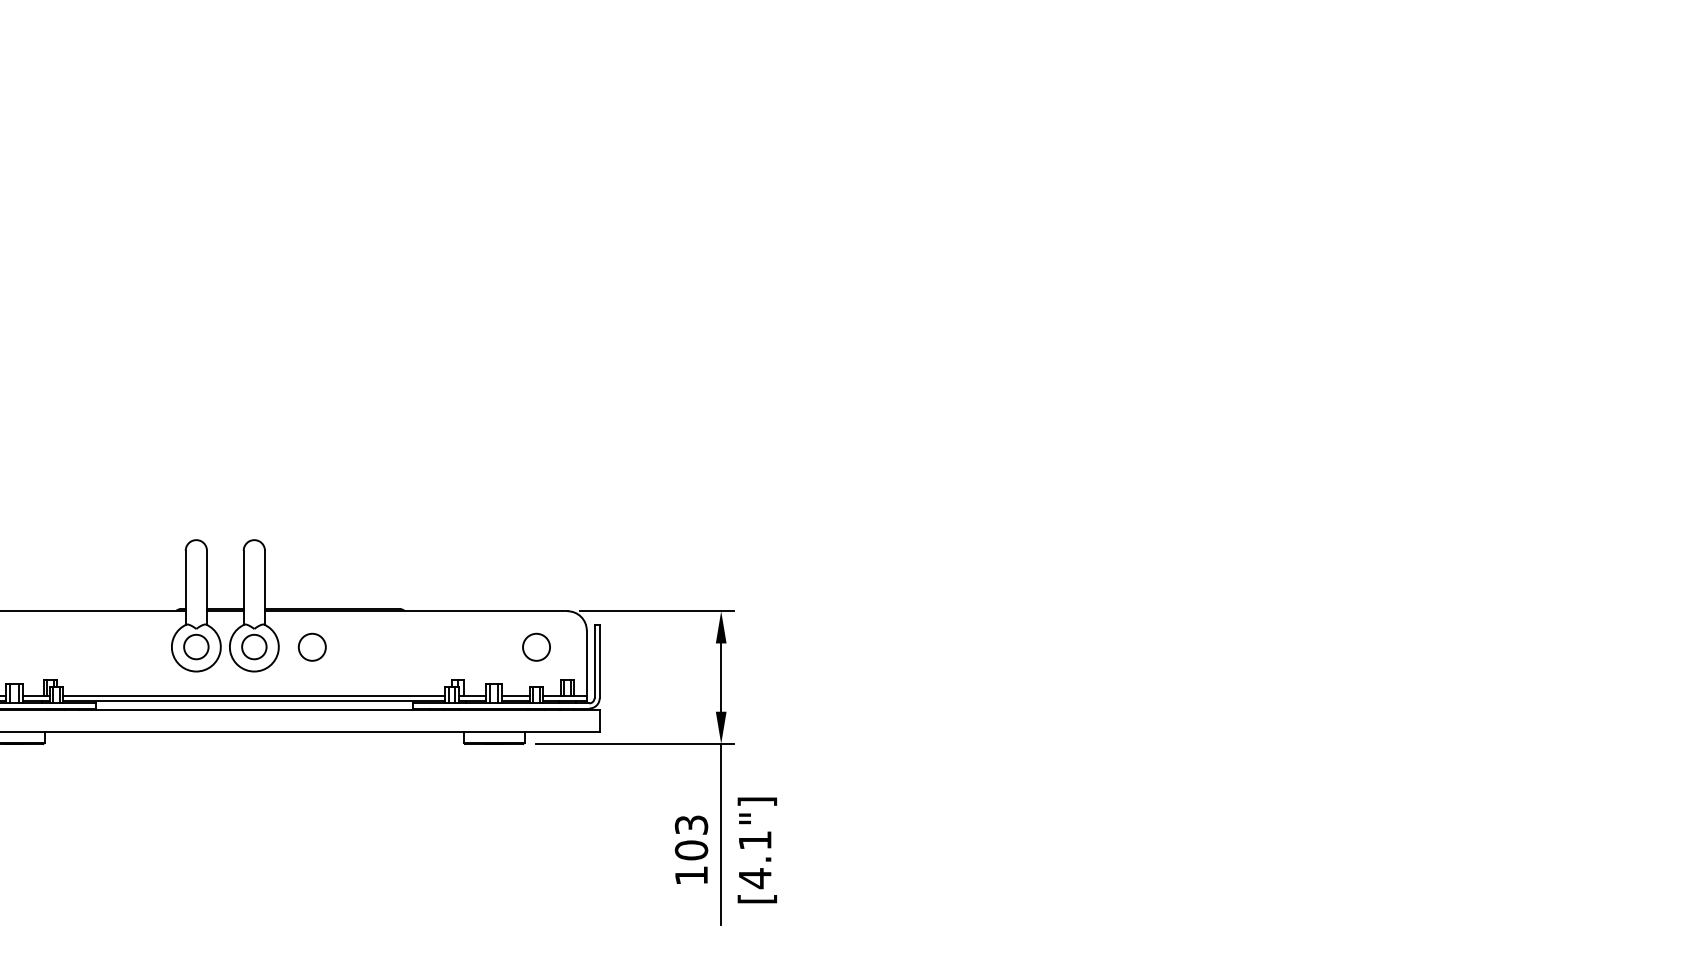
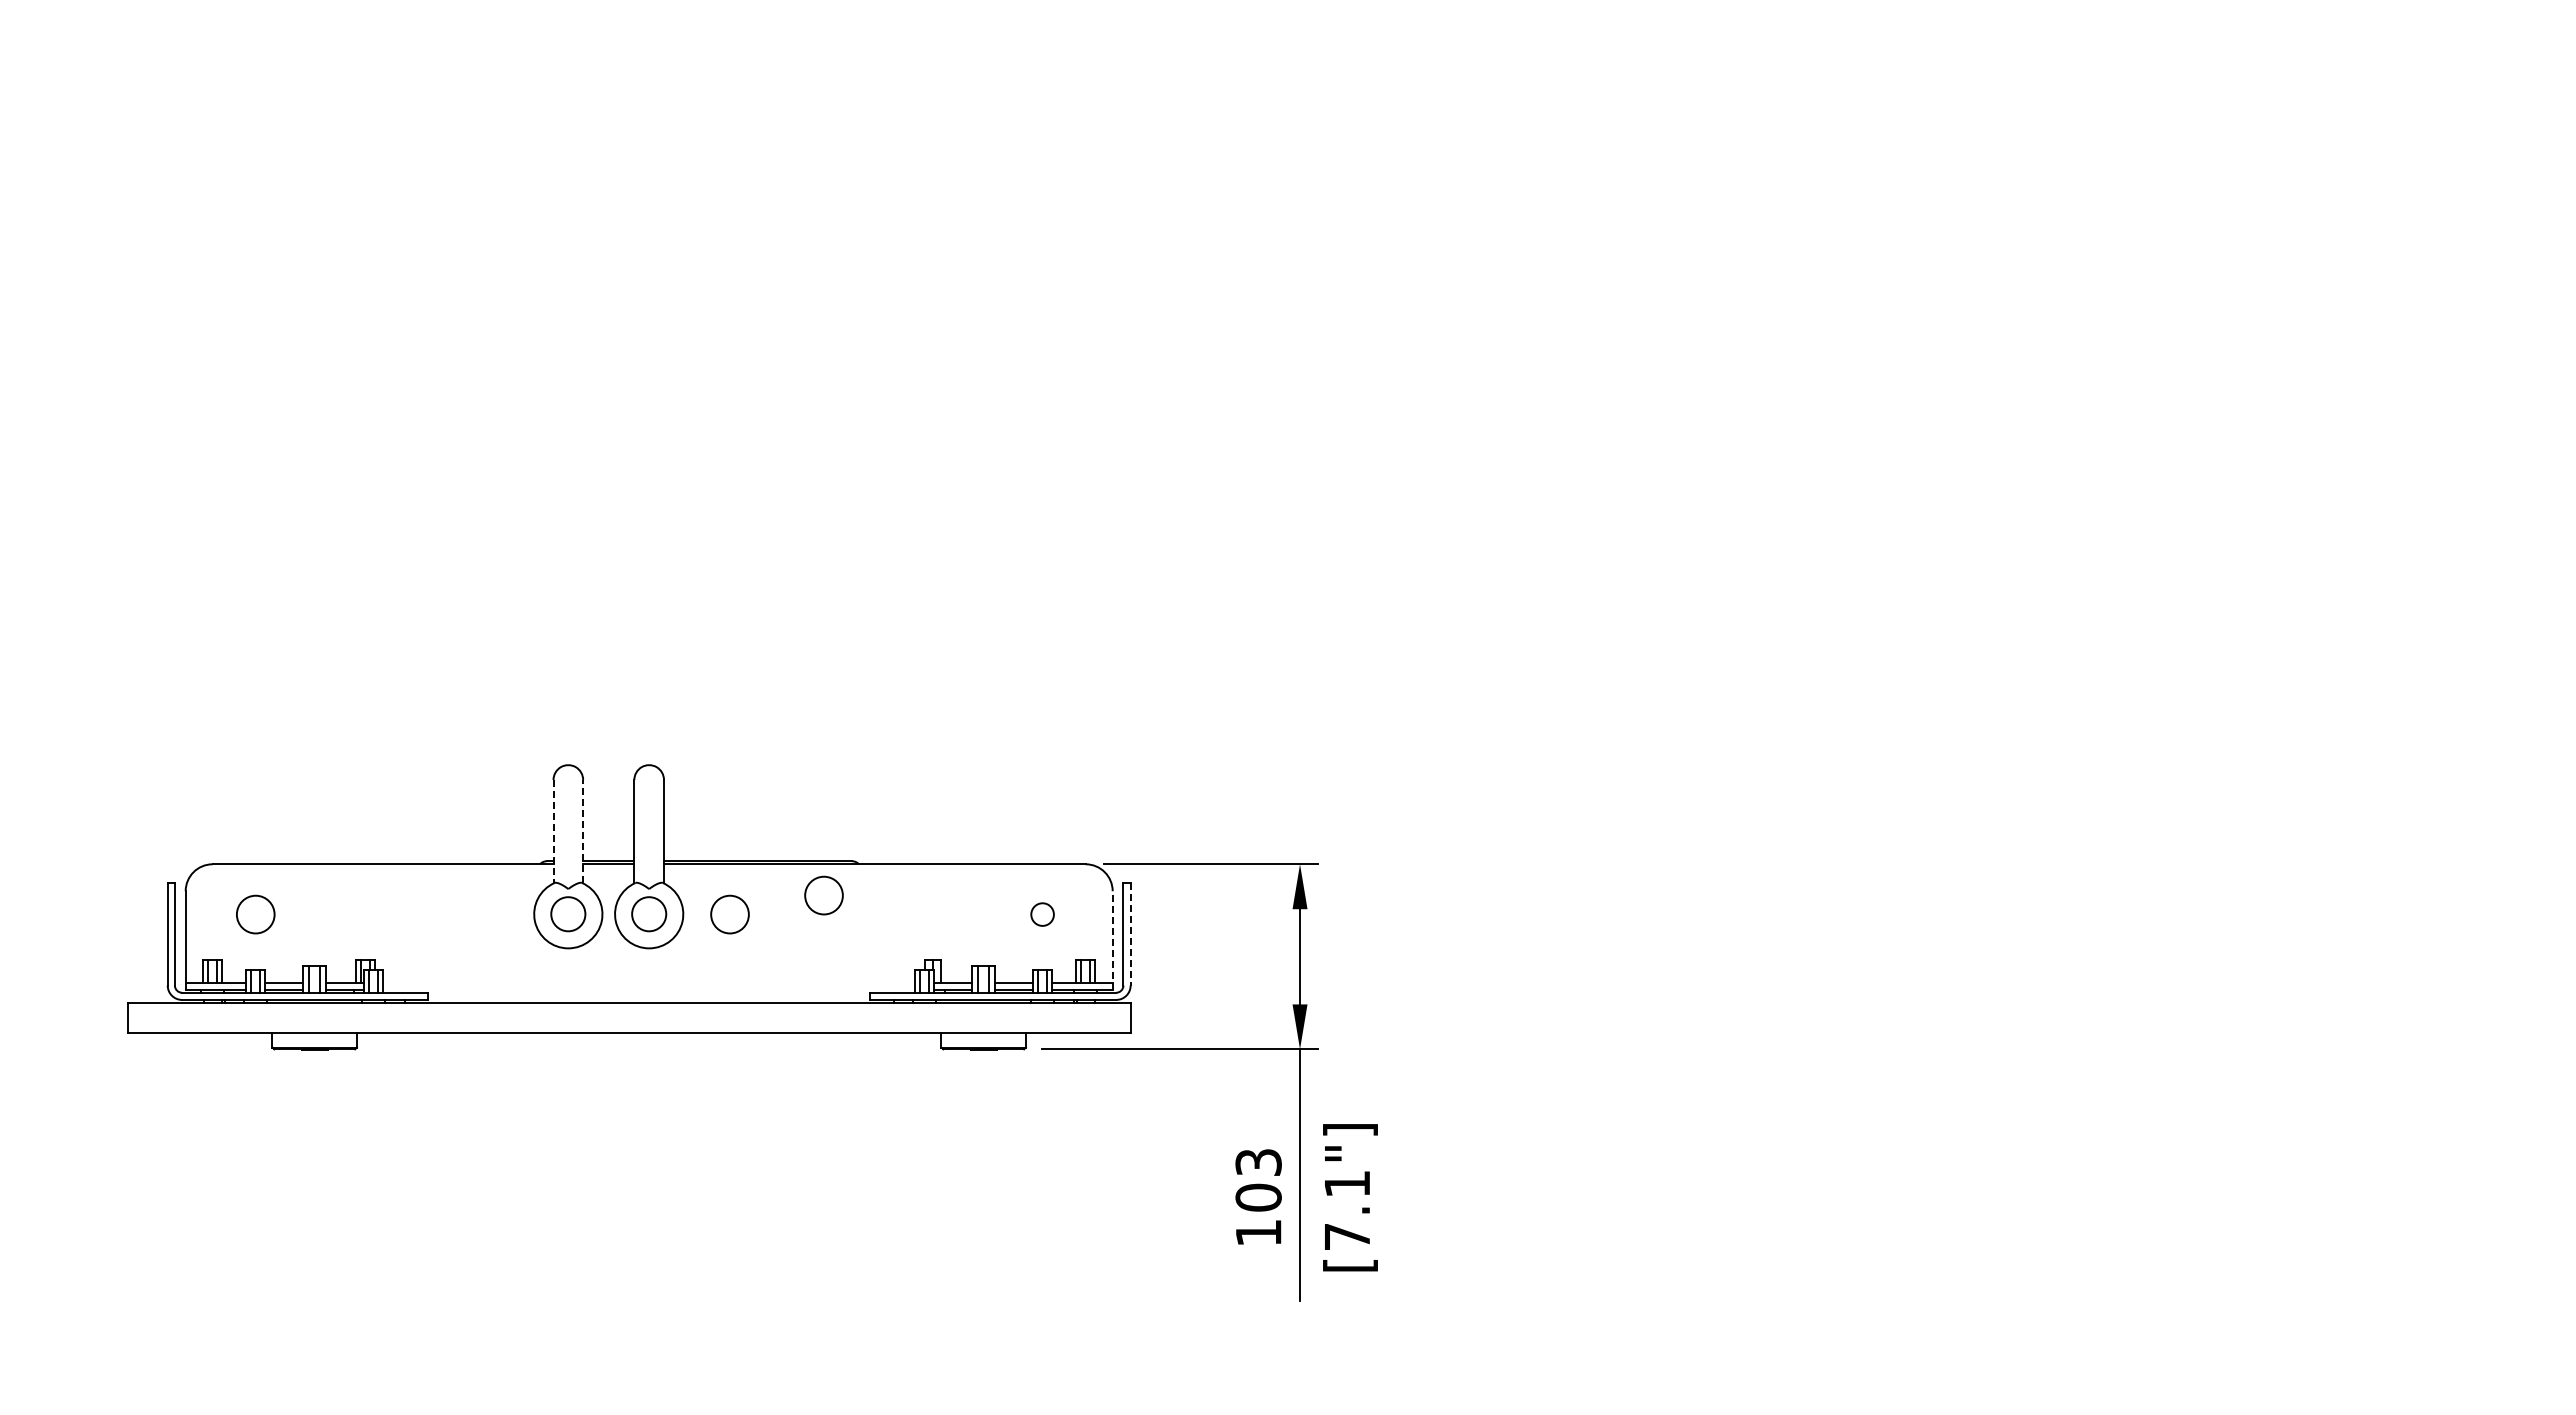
line: (185, 587) -> (553, 831), solid -> dashed
line: (207, 587) -> (583, 831), solid -> dashed
circle: (379, 633) -> (823, 895), added
circle: (536, 647) -> (1042, 914), size x0.6
line: (599, 661) -> (1130, 934), solid -> dashed
line: (586, 665) -> (1112, 940), solid -> dashed
line: (253, 696) -> (648, 982), removed
line: (253, 701) -> (648, 990), removed
text: (755, 878) -> (1347, 1236), [4.1"] -> [7.1"]

